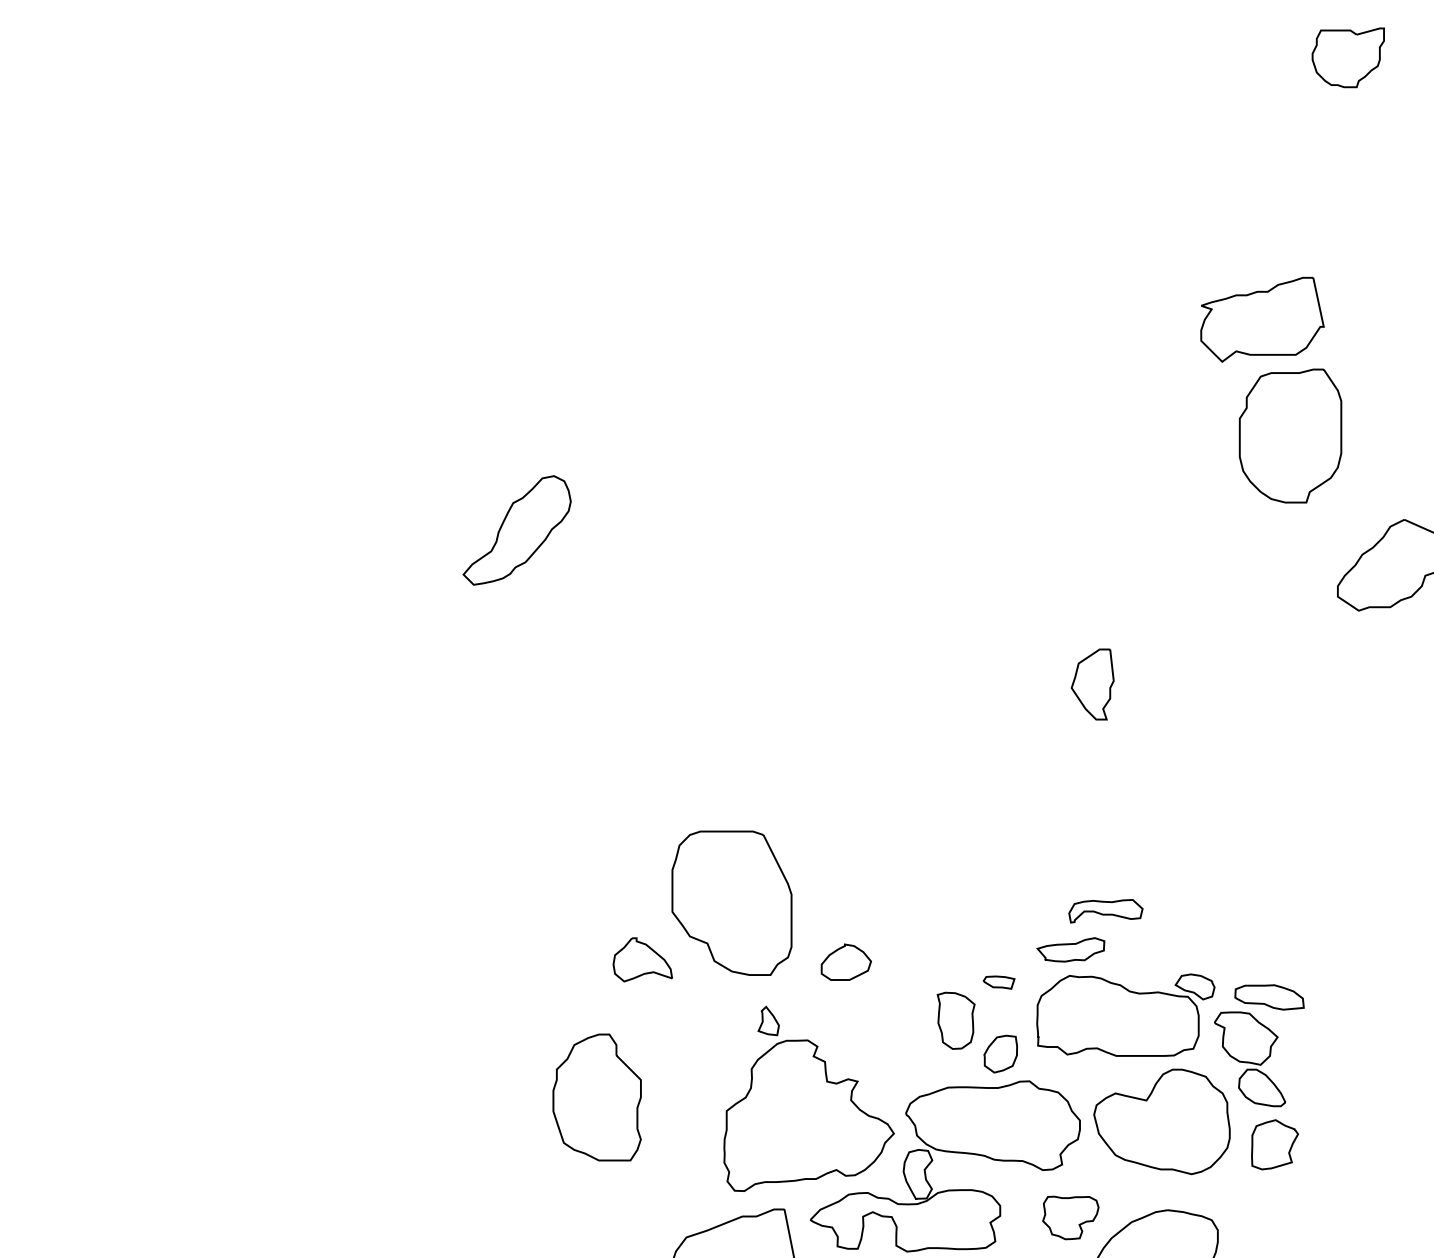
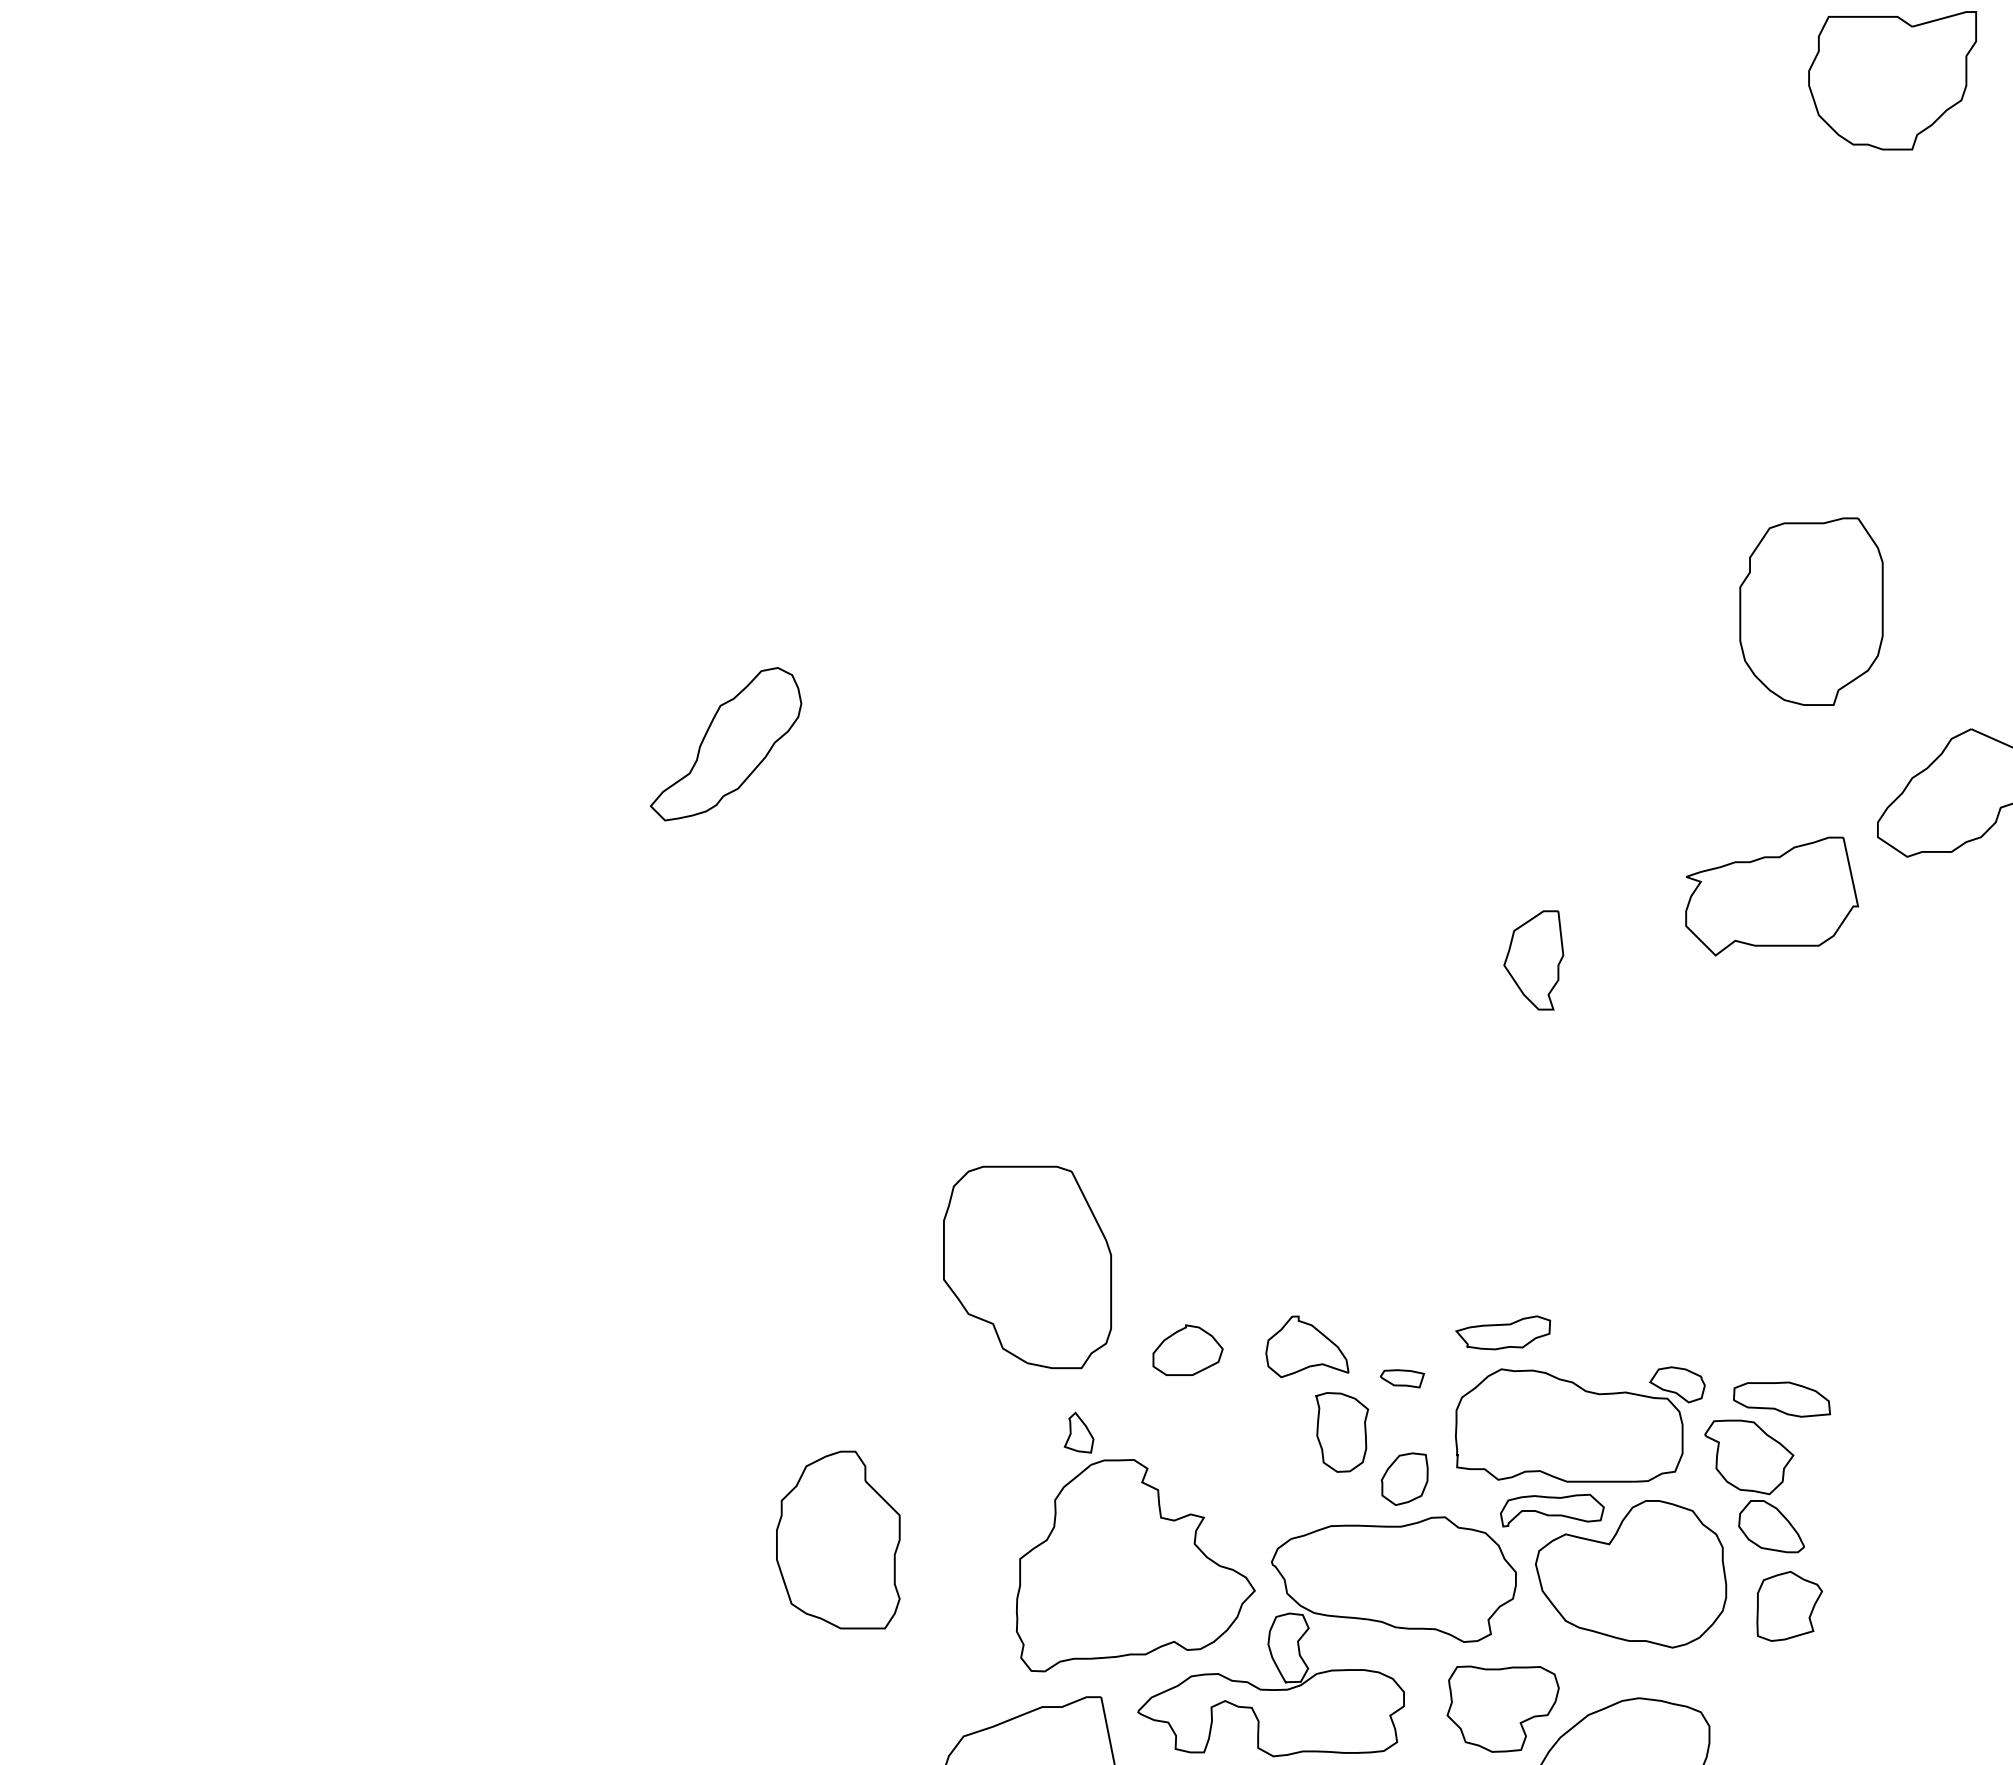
part: (1348, 57) -> (1892, 80), size x1.67
part: (1262, 319) -> (1772, 896), moved
part: (1106, 911) -> (1552, 1510), moved
part: (642, 959) -> (1307, 1346), moved
part: (1070, 1217) -> (1502, 1708), size x1.43

